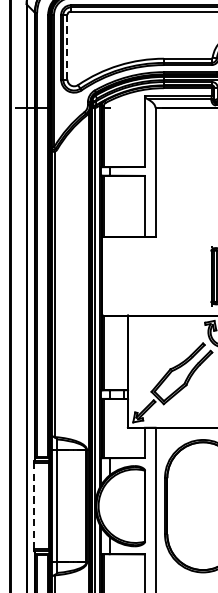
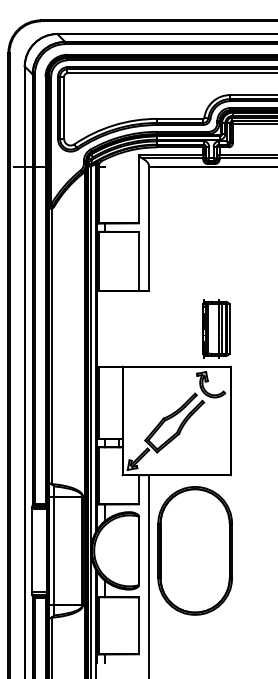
line: (67, 47) -> (64, 108), dashed -> solid
line: (33, 505) -> (31, 550), dashed -> solid

